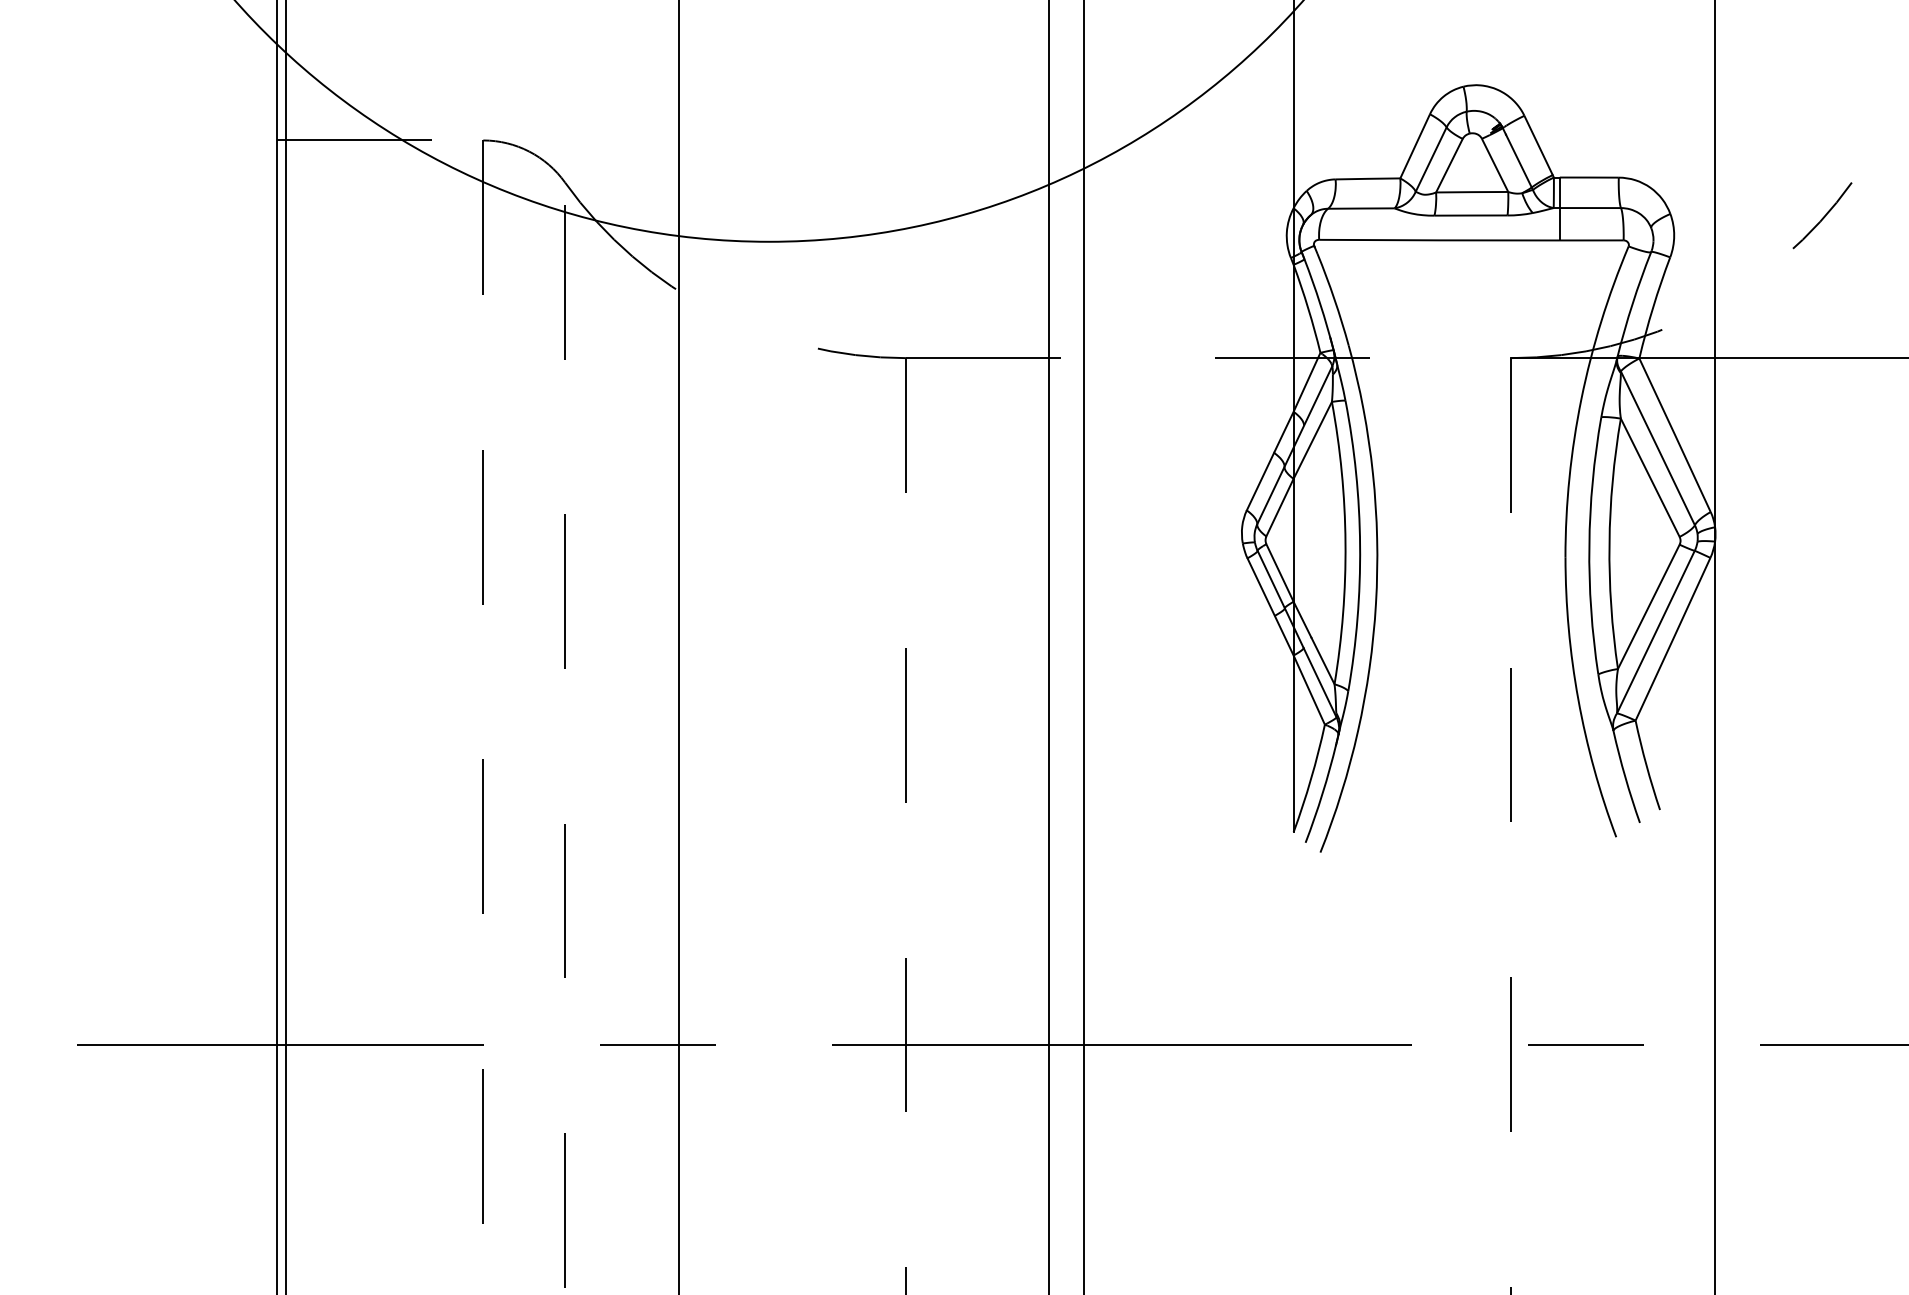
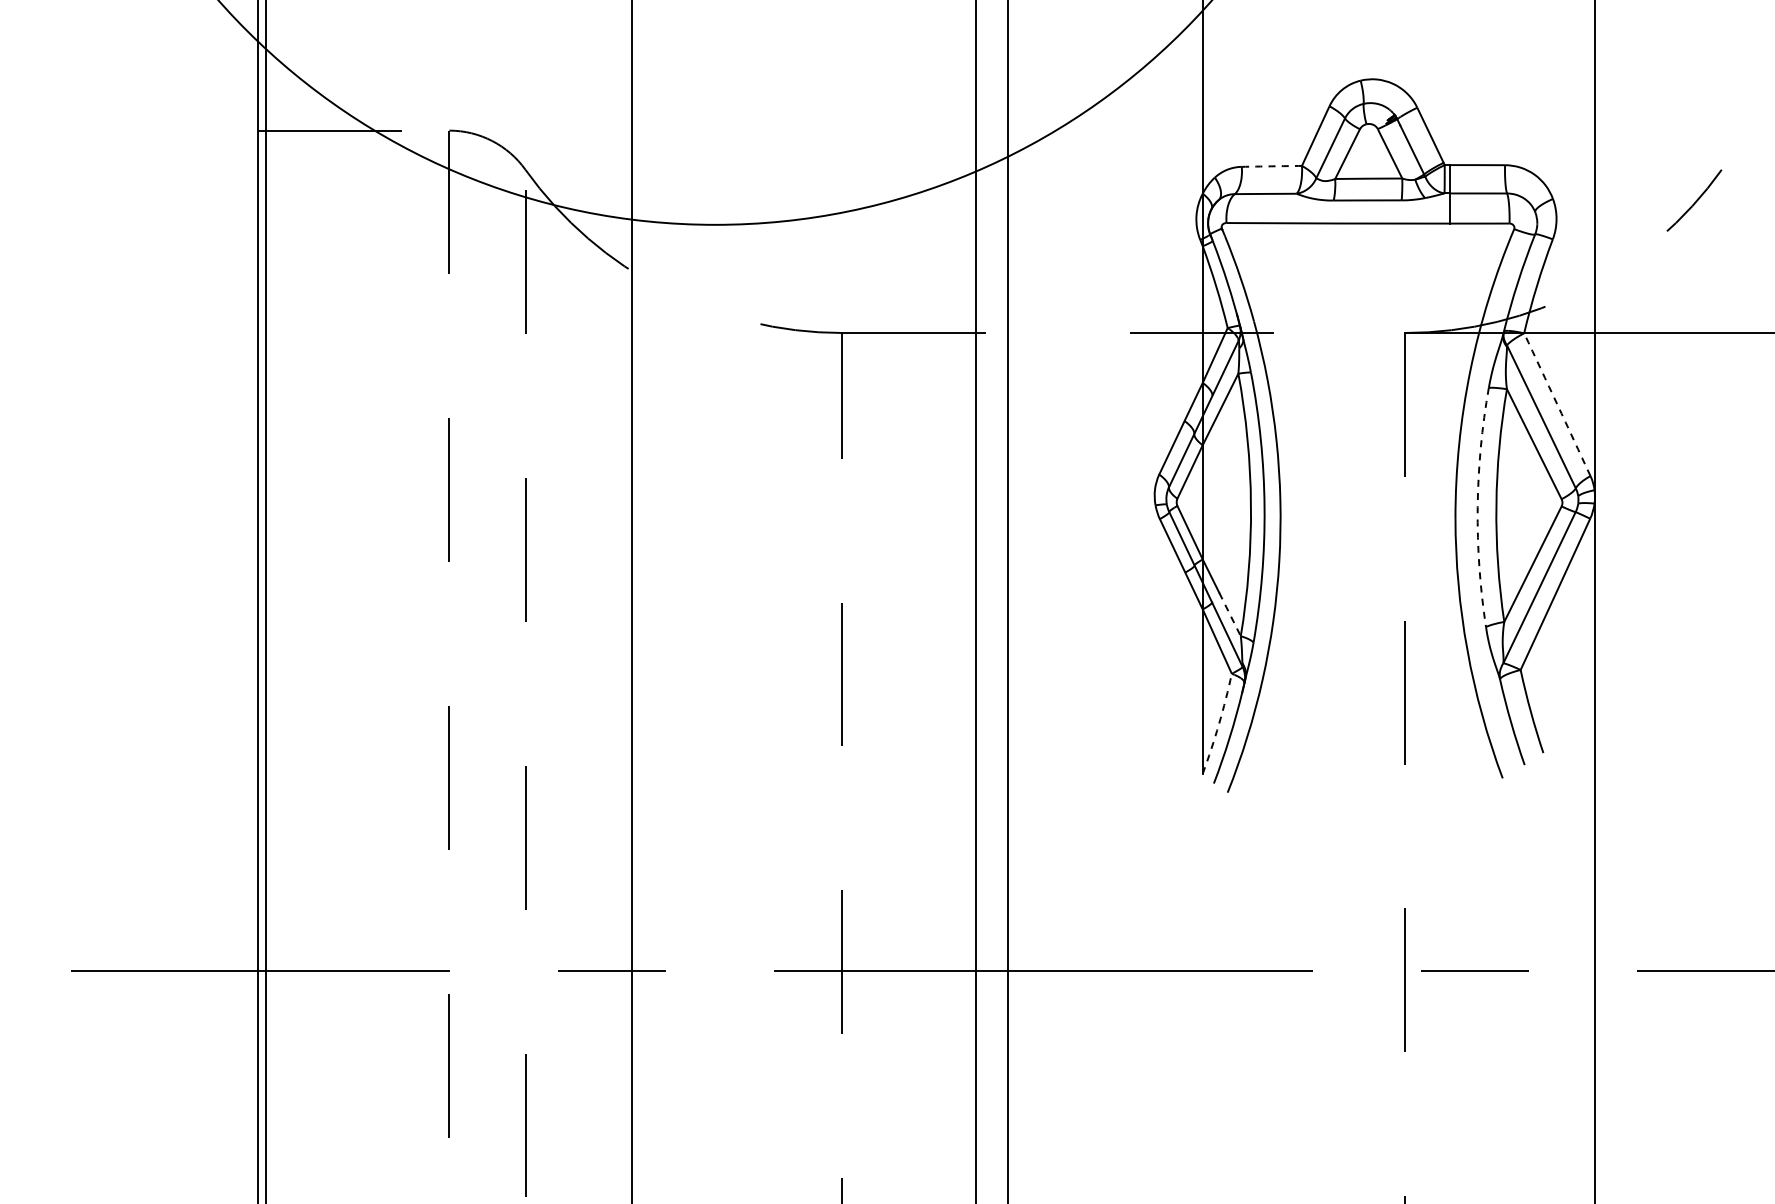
arc: (1367, 179) -> (1271, 166), solid -> dashed
arc: (1675, 435) -> (1557, 404), solid -> dashed
arc: (1589, 545) -> (1477, 507), solid -> dashed
line: (1323, 662) -> (1230, 615), solid -> dashed
arc: (1311, 779) -> (1219, 724), solid -> dashed

